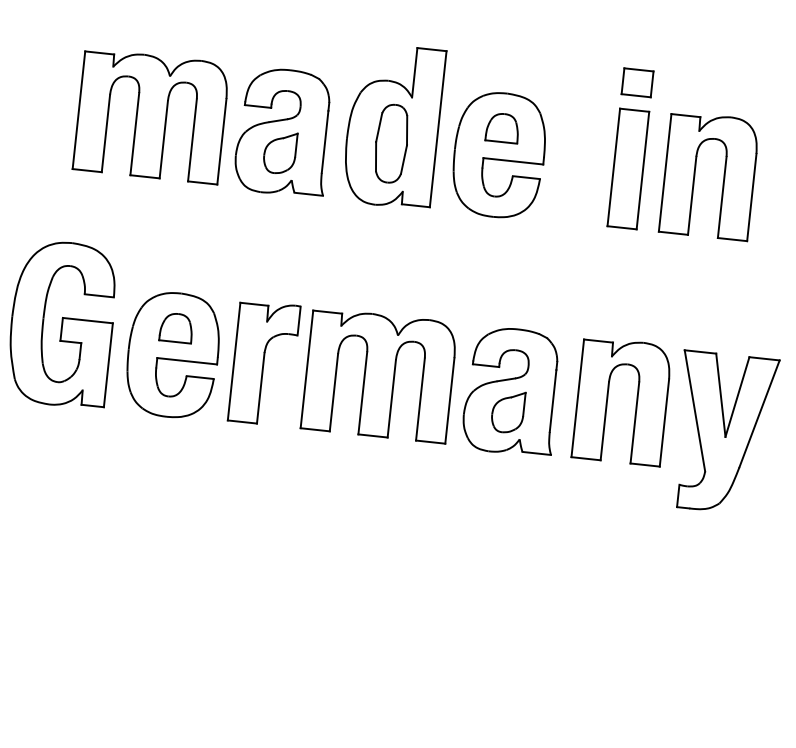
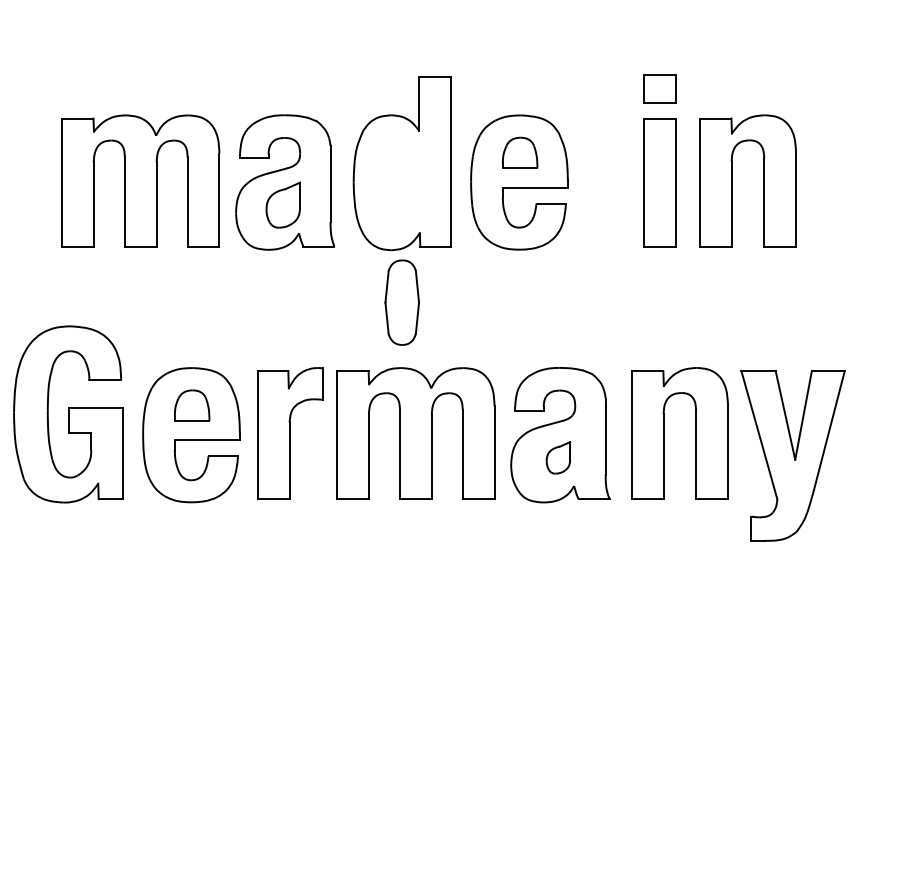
part: (390, 143) -> (401, 302), moved
part: (508, 411) -> (558, 457), size x0.7

